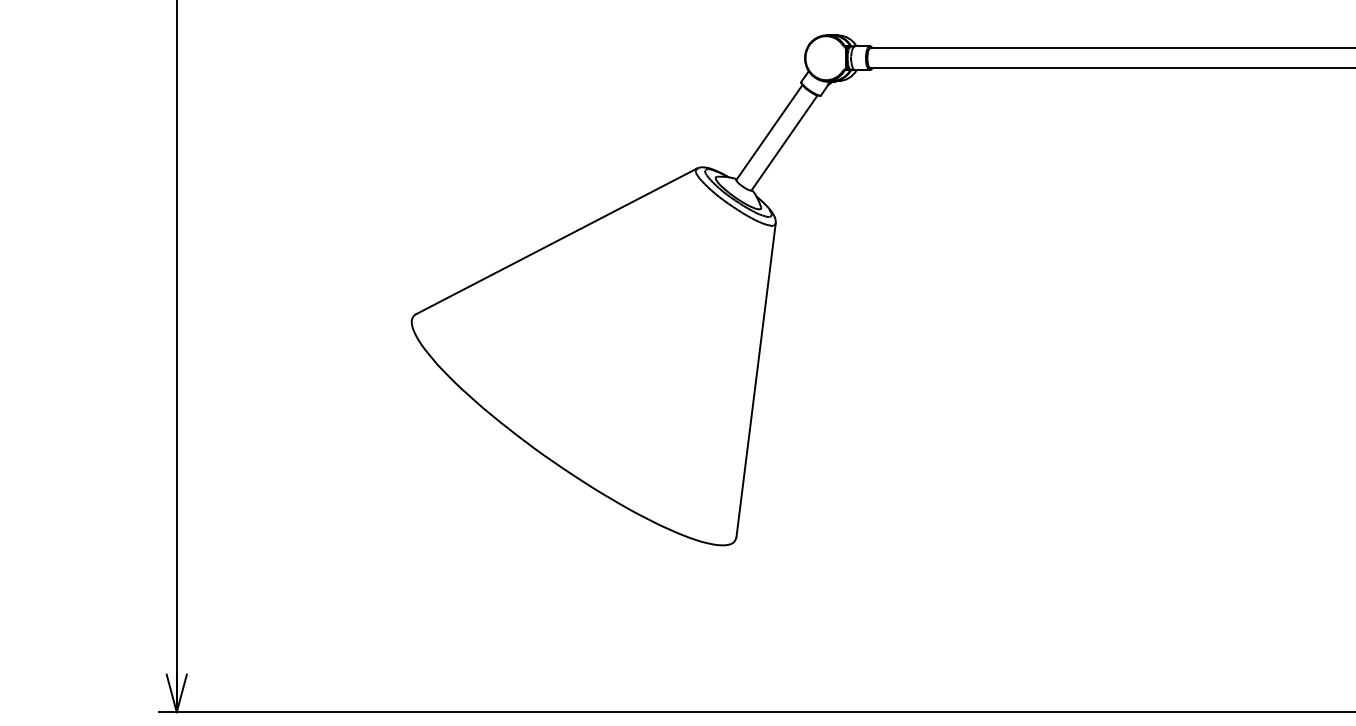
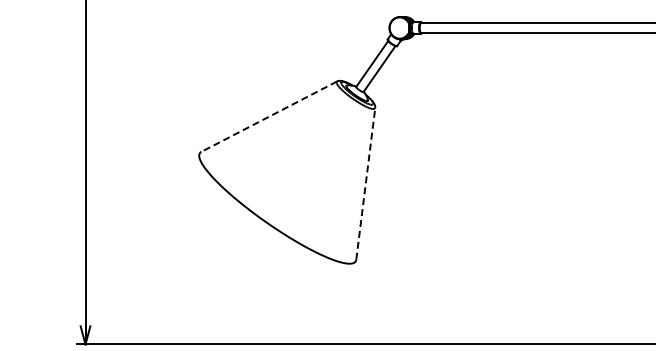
line: (555, 241) -> (268, 116), solid -> dashed
line: (755, 379) -> (365, 183), solid -> dashed

